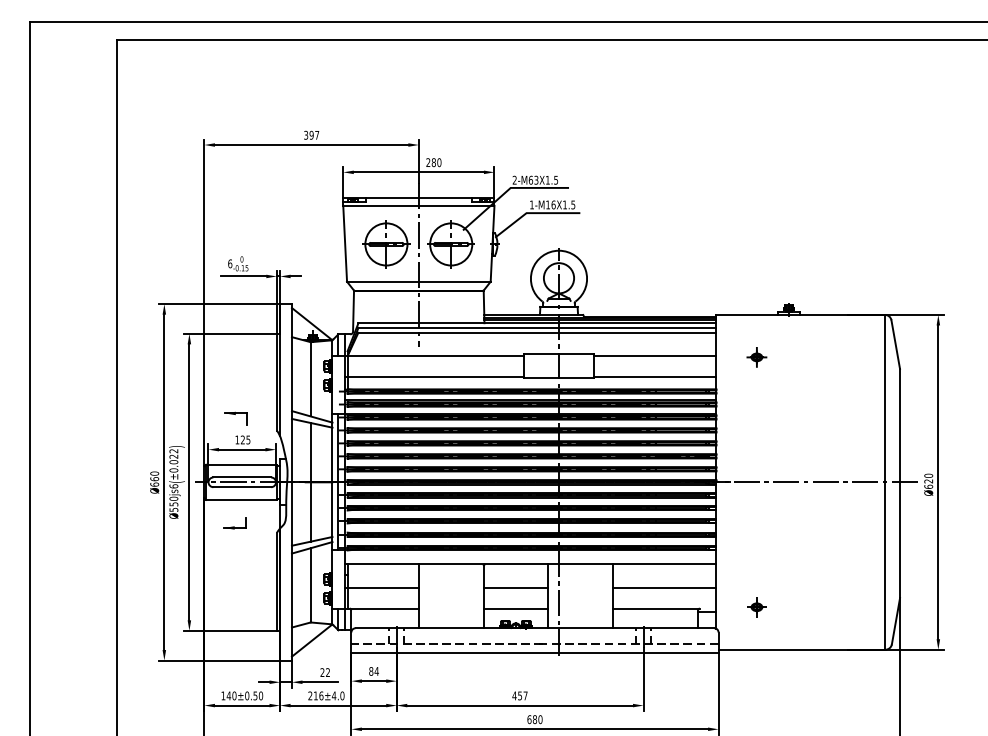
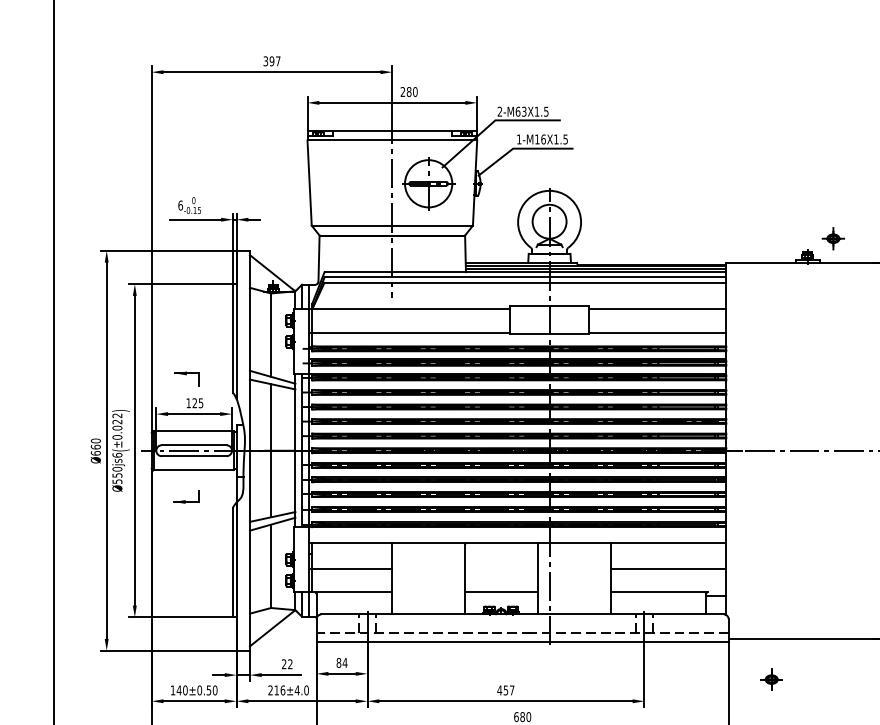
part: (386, 244) -> (356, 183), removed
part: (756, 357) -> (832, 238), moved
line: (515, 587) -> (500, 568), removed
part: (756, 607) -> (771, 679), moved

